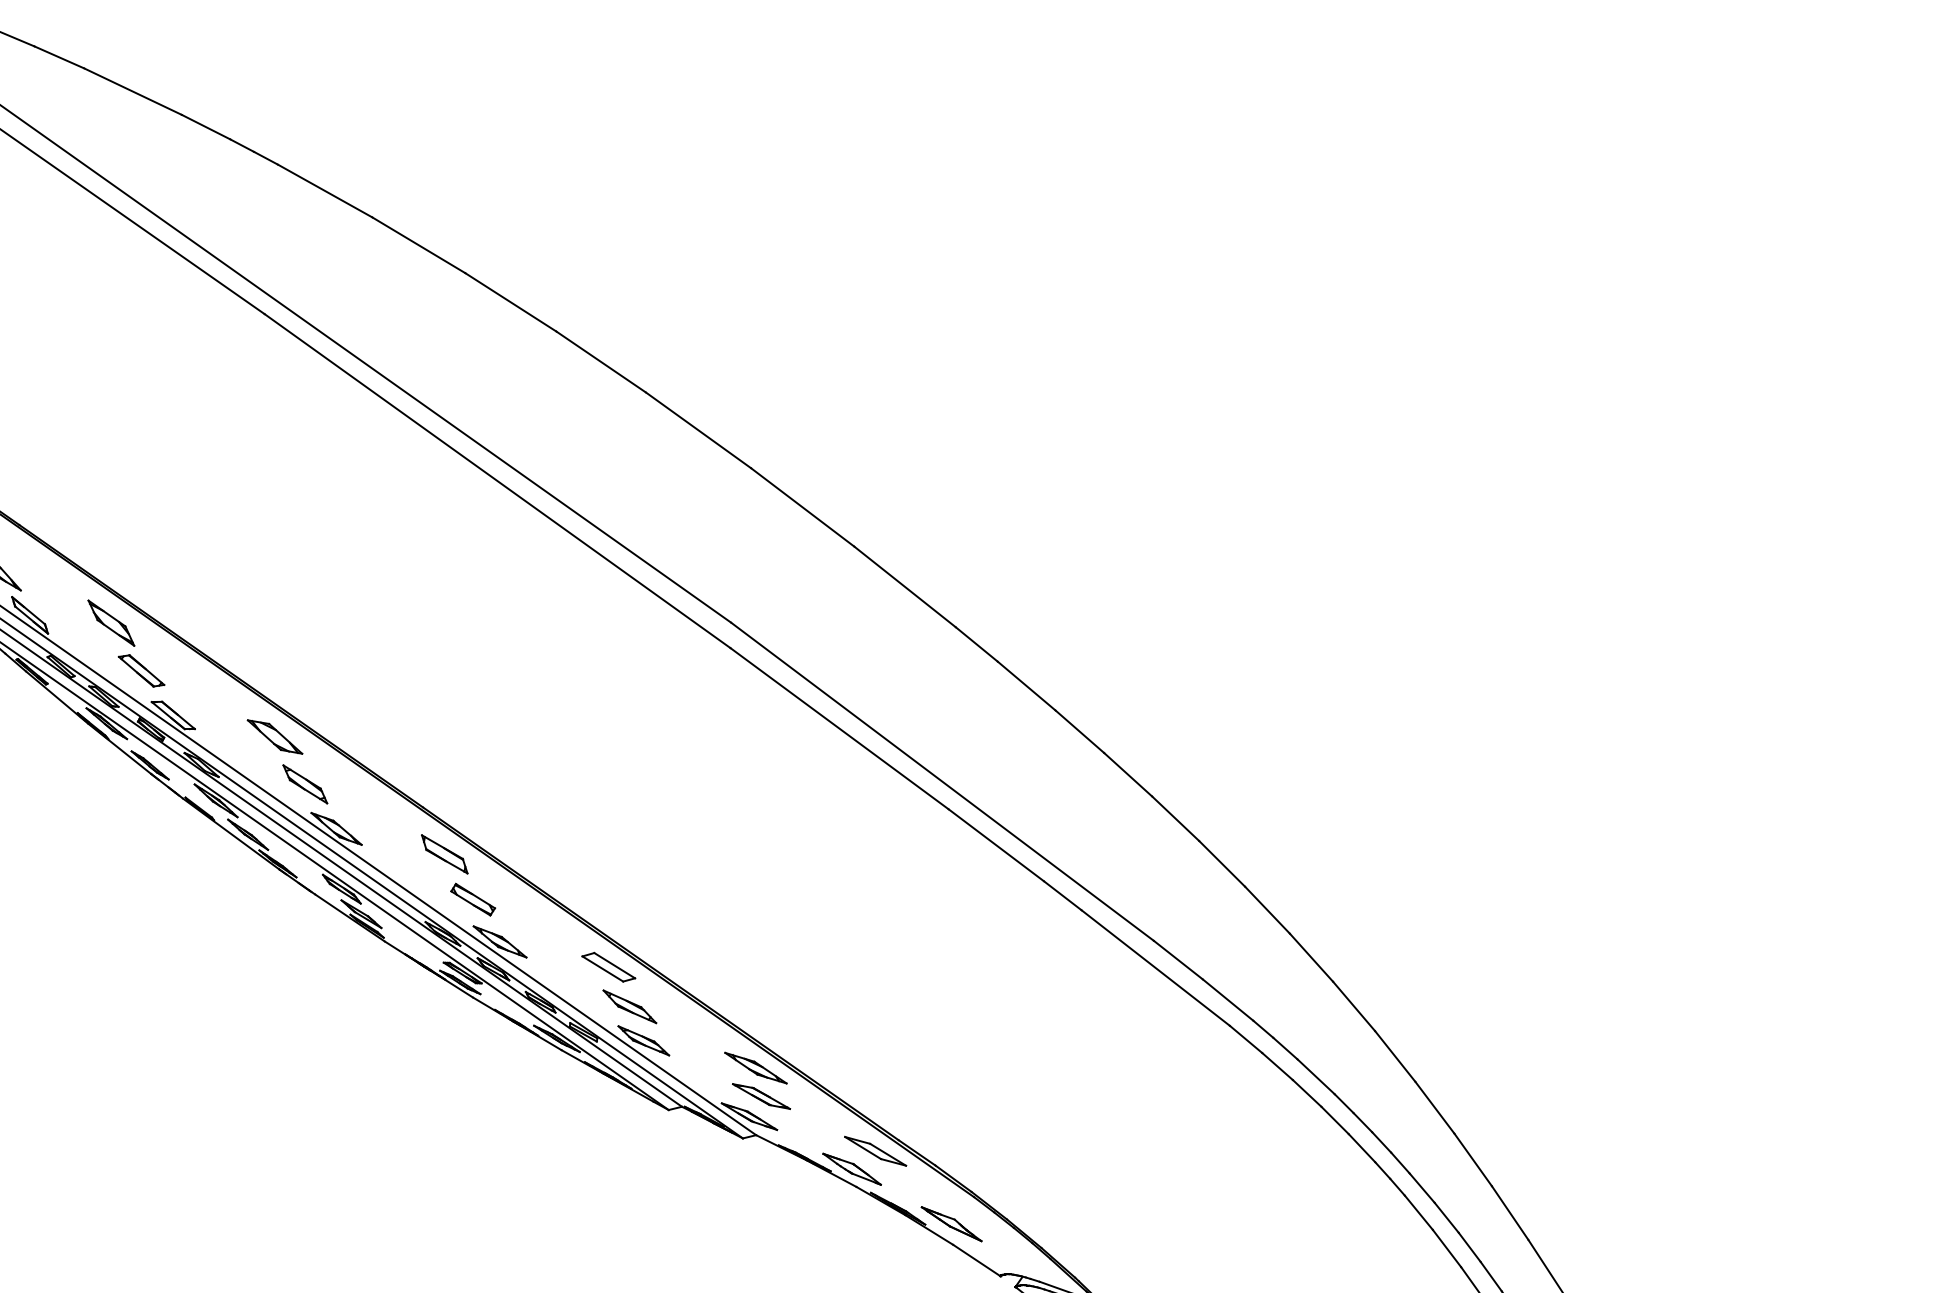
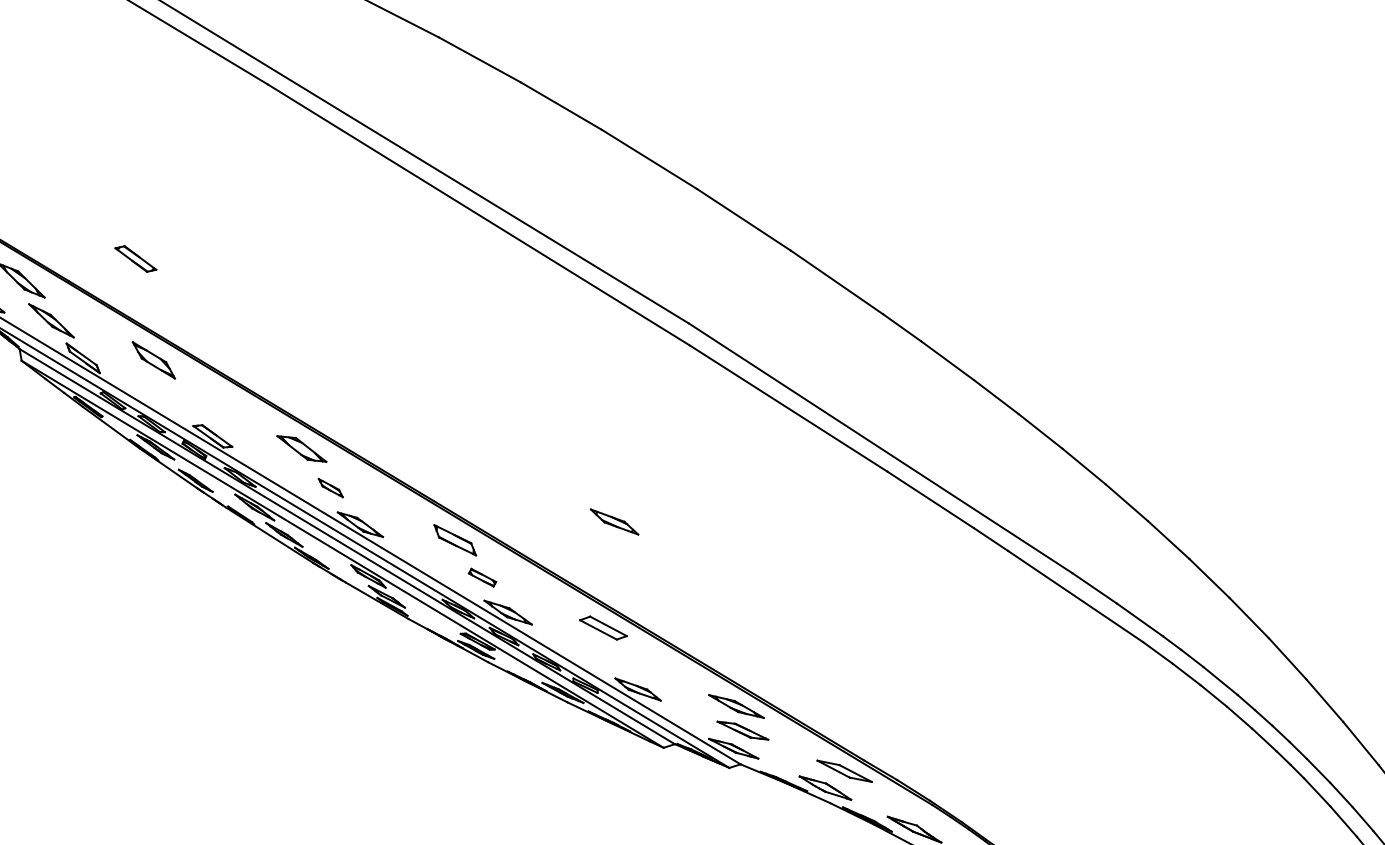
part: (141, 670) -> (135, 258), moved
part: (305, 784) -> (330, 488), size x0.6
part: (473, 899) -> (482, 577), size x0.7
part: (629, 1006) -> (614, 521), moved

